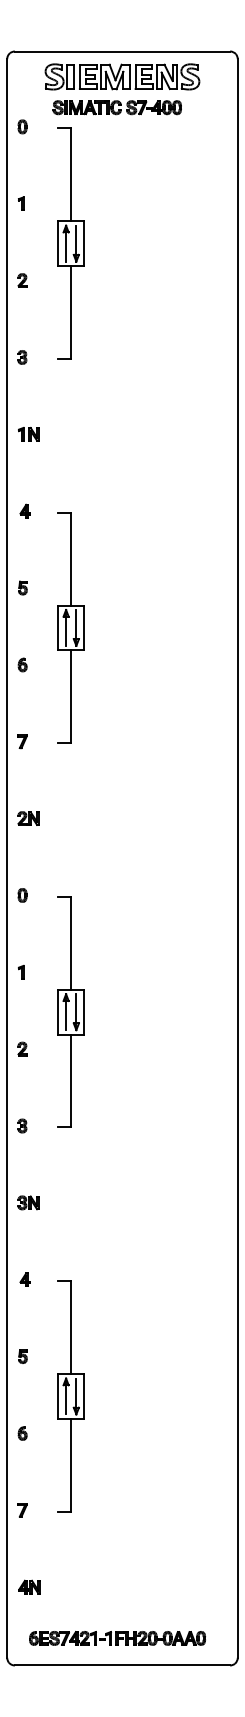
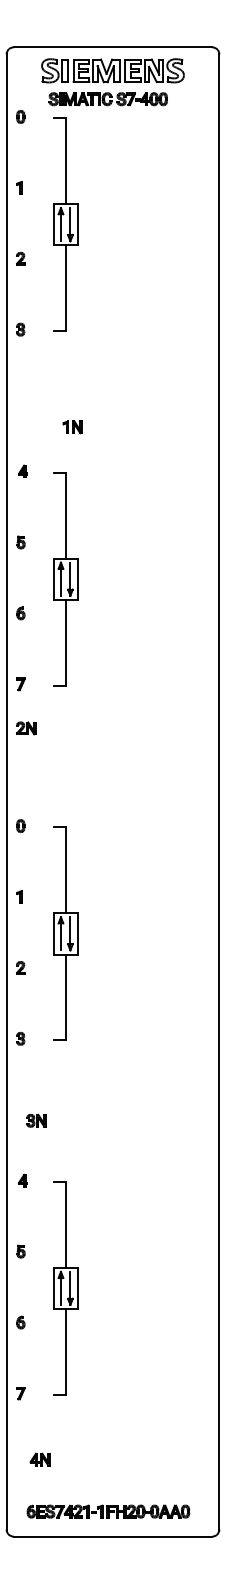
part: (28, 434) -> (72, 427), moved
part: (28, 818) -> (26, 728), moved
part: (28, 1202) -> (36, 1120), moved
part: (29, 1586) -> (40, 1459), moved

